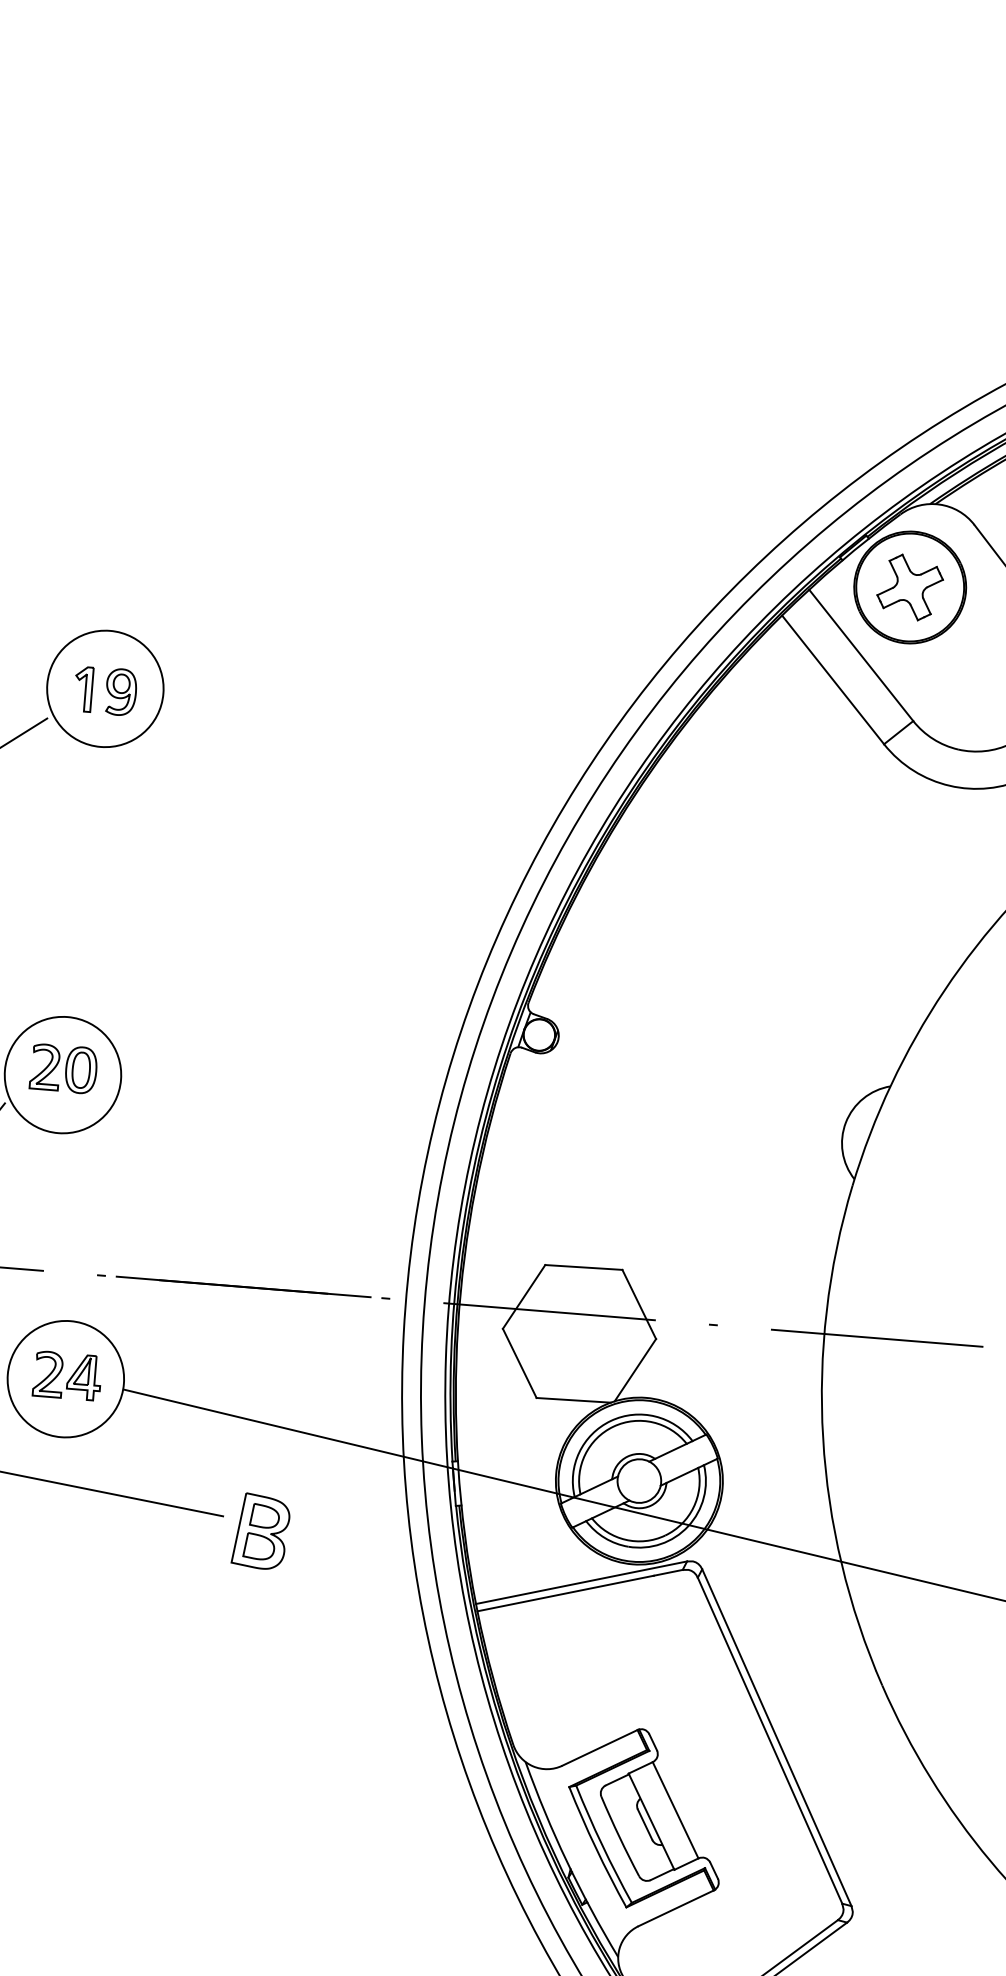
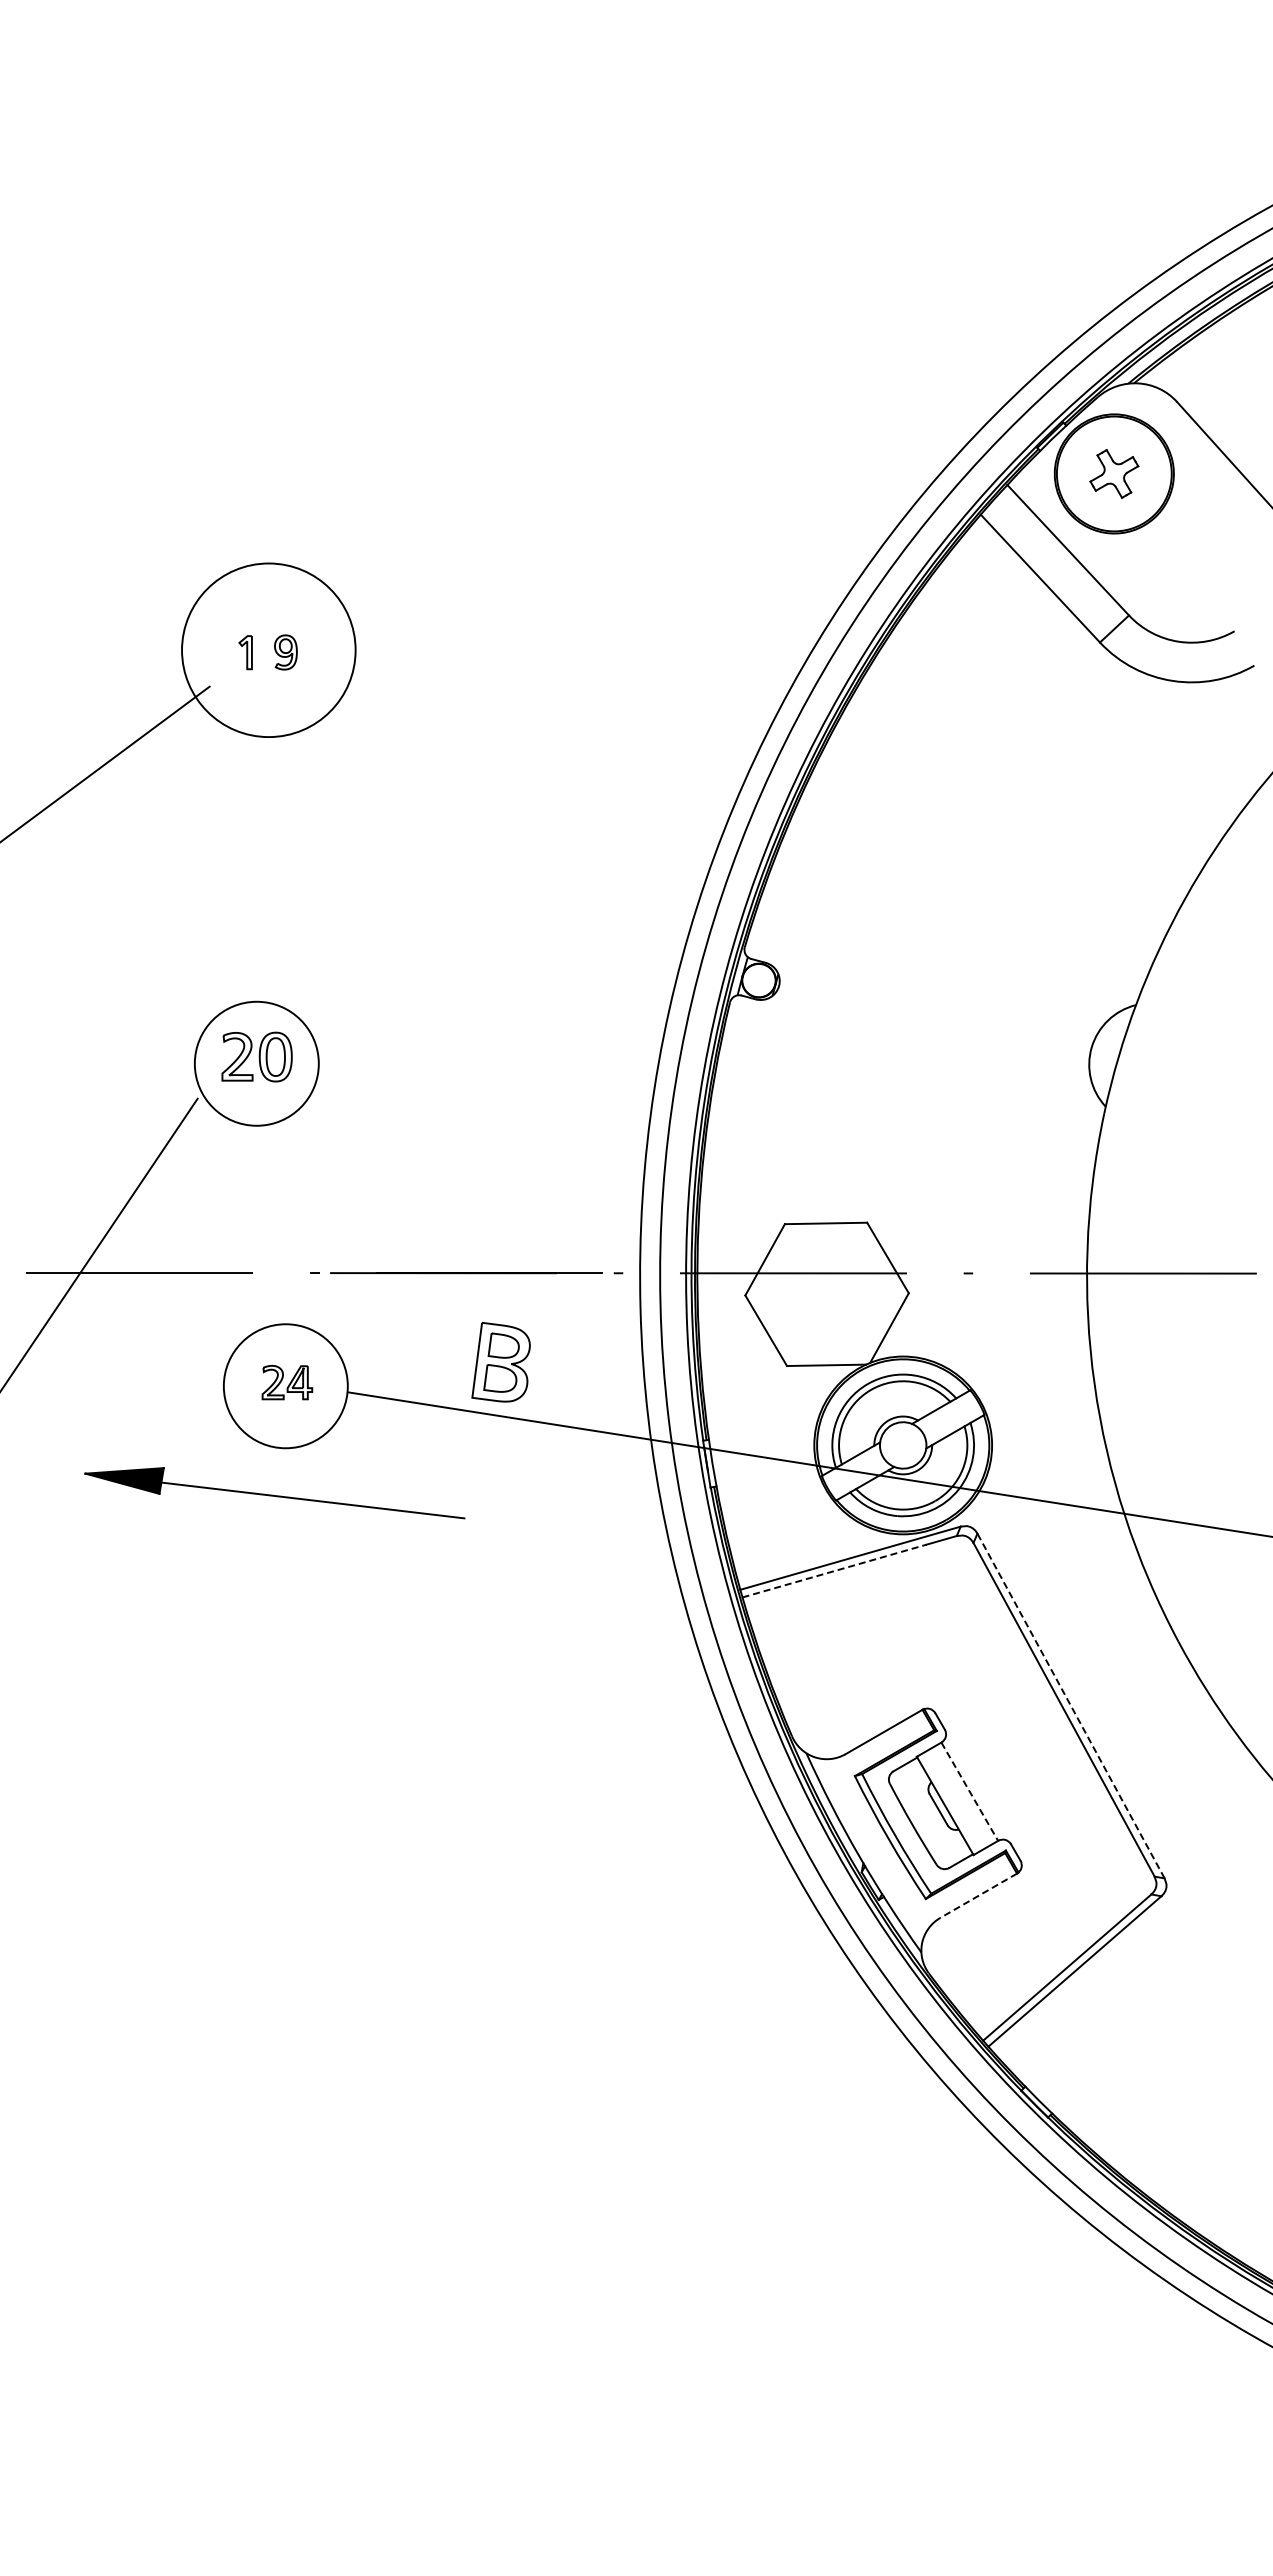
part: (910, 587) -> (1114, 473), size x0.7
part: (83, 689) -> (245, 652), size x0.7
circle: (105, 689) -> (268, 650), size x1.4
part: (120, 692) -> (285, 652), size x0.7
part: (67, 1375) -> (287, 1382), size x0.7
part: (260, 1531) -> (500, 1362), moved
line: (565, 1593) -> (834, 1571), solid -> dashed
line: (776, 1737) -> (1070, 1705), solid -> dashed
line: (675, 1810) -> (969, 1791), solid -> dashed
line: (675, 1909) -> (978, 1896), solid -> dashed

